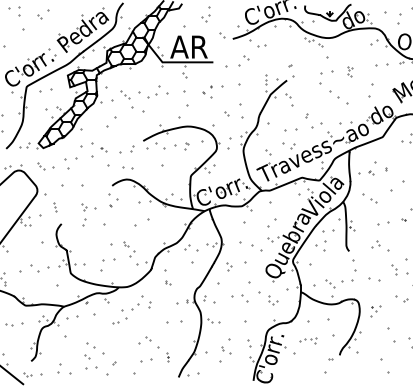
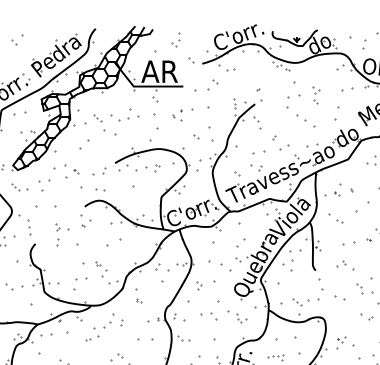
part: (349, 71) -> (315, 95), size x1.67
part: (55, 206) -> (29, 226), size x1.67
part: (375, 311) -> (341, 342), moved

